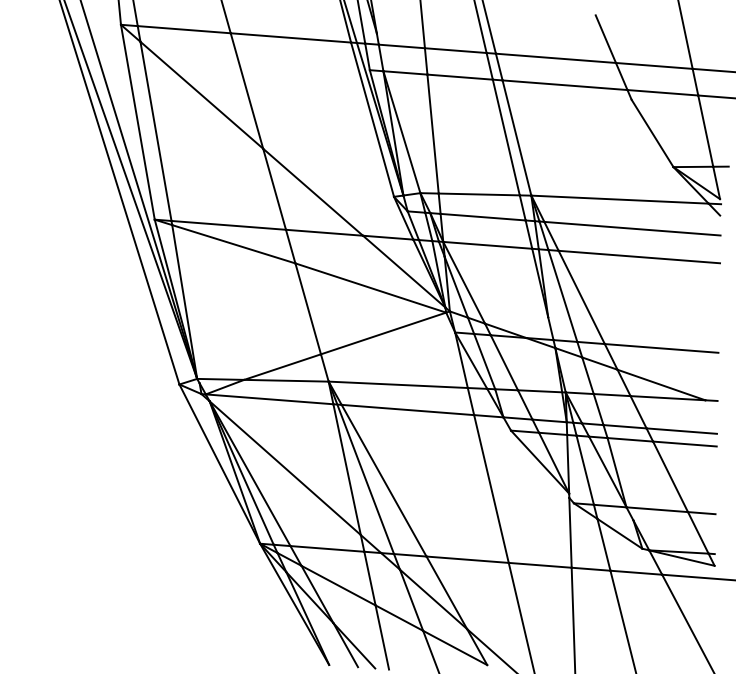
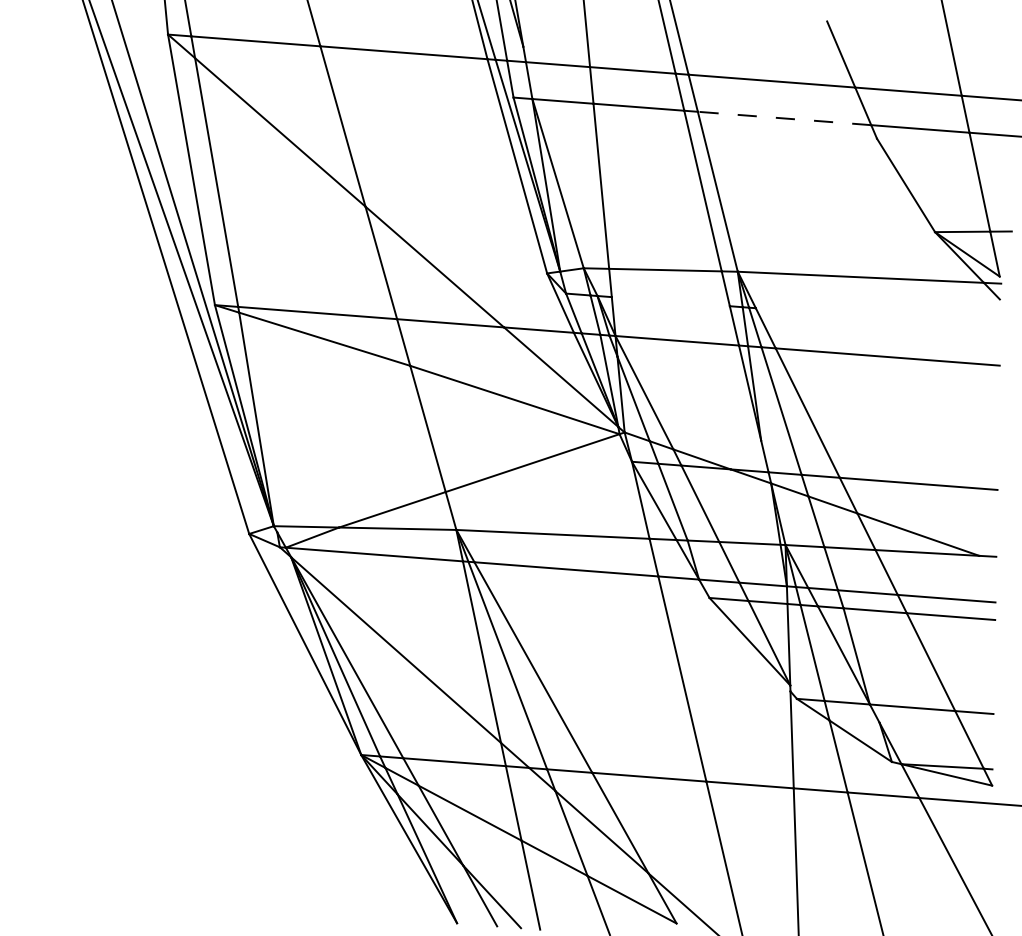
line: (565, 85) -> (785, 118), solid -> dashed
line: (482, 216) -> (669, 300), removed
line: (632, 228) -> (878, 317), removed

